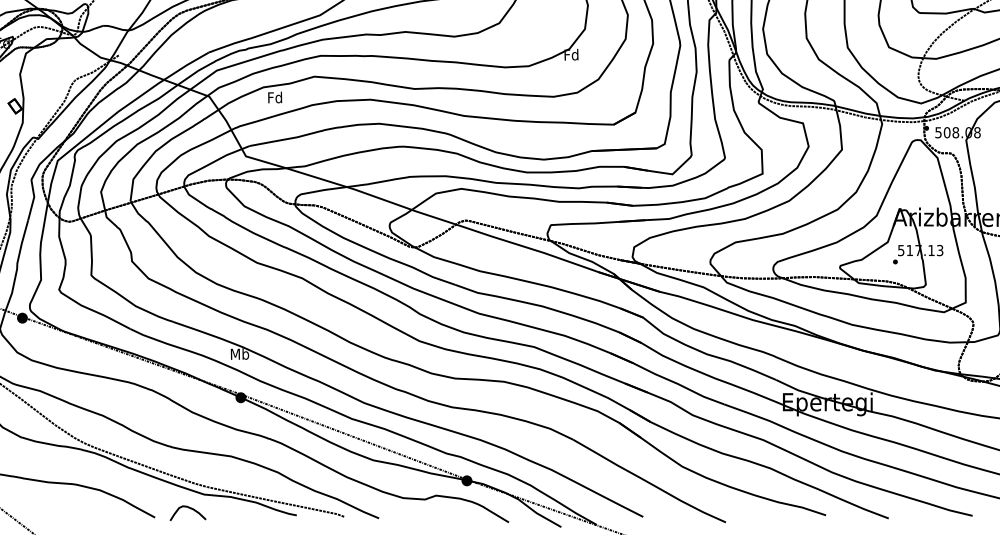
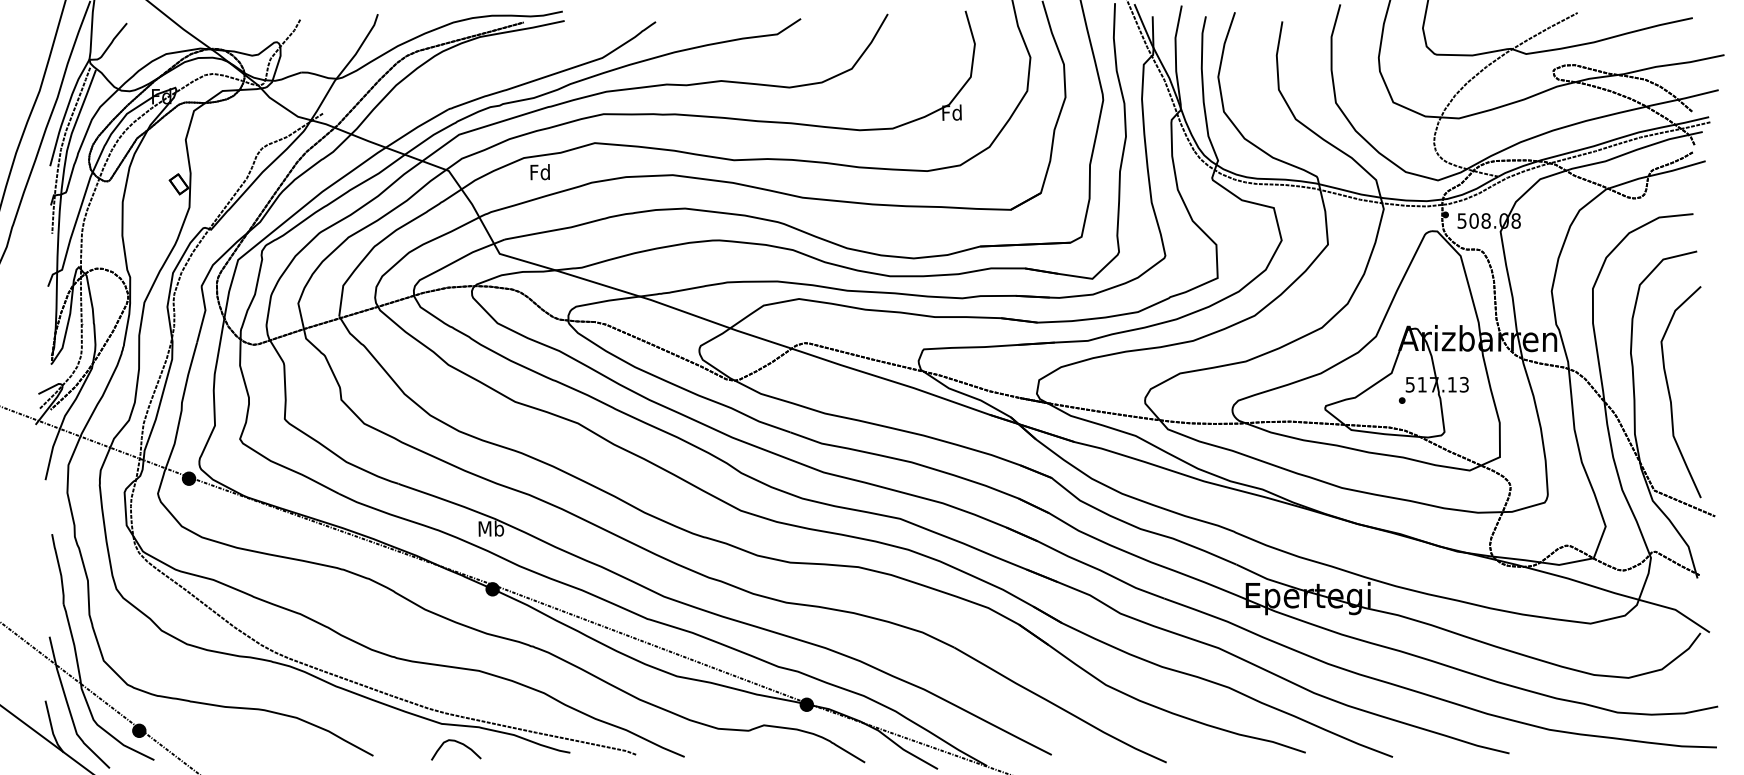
curve: (189, 508) -> (458, 743), moved

